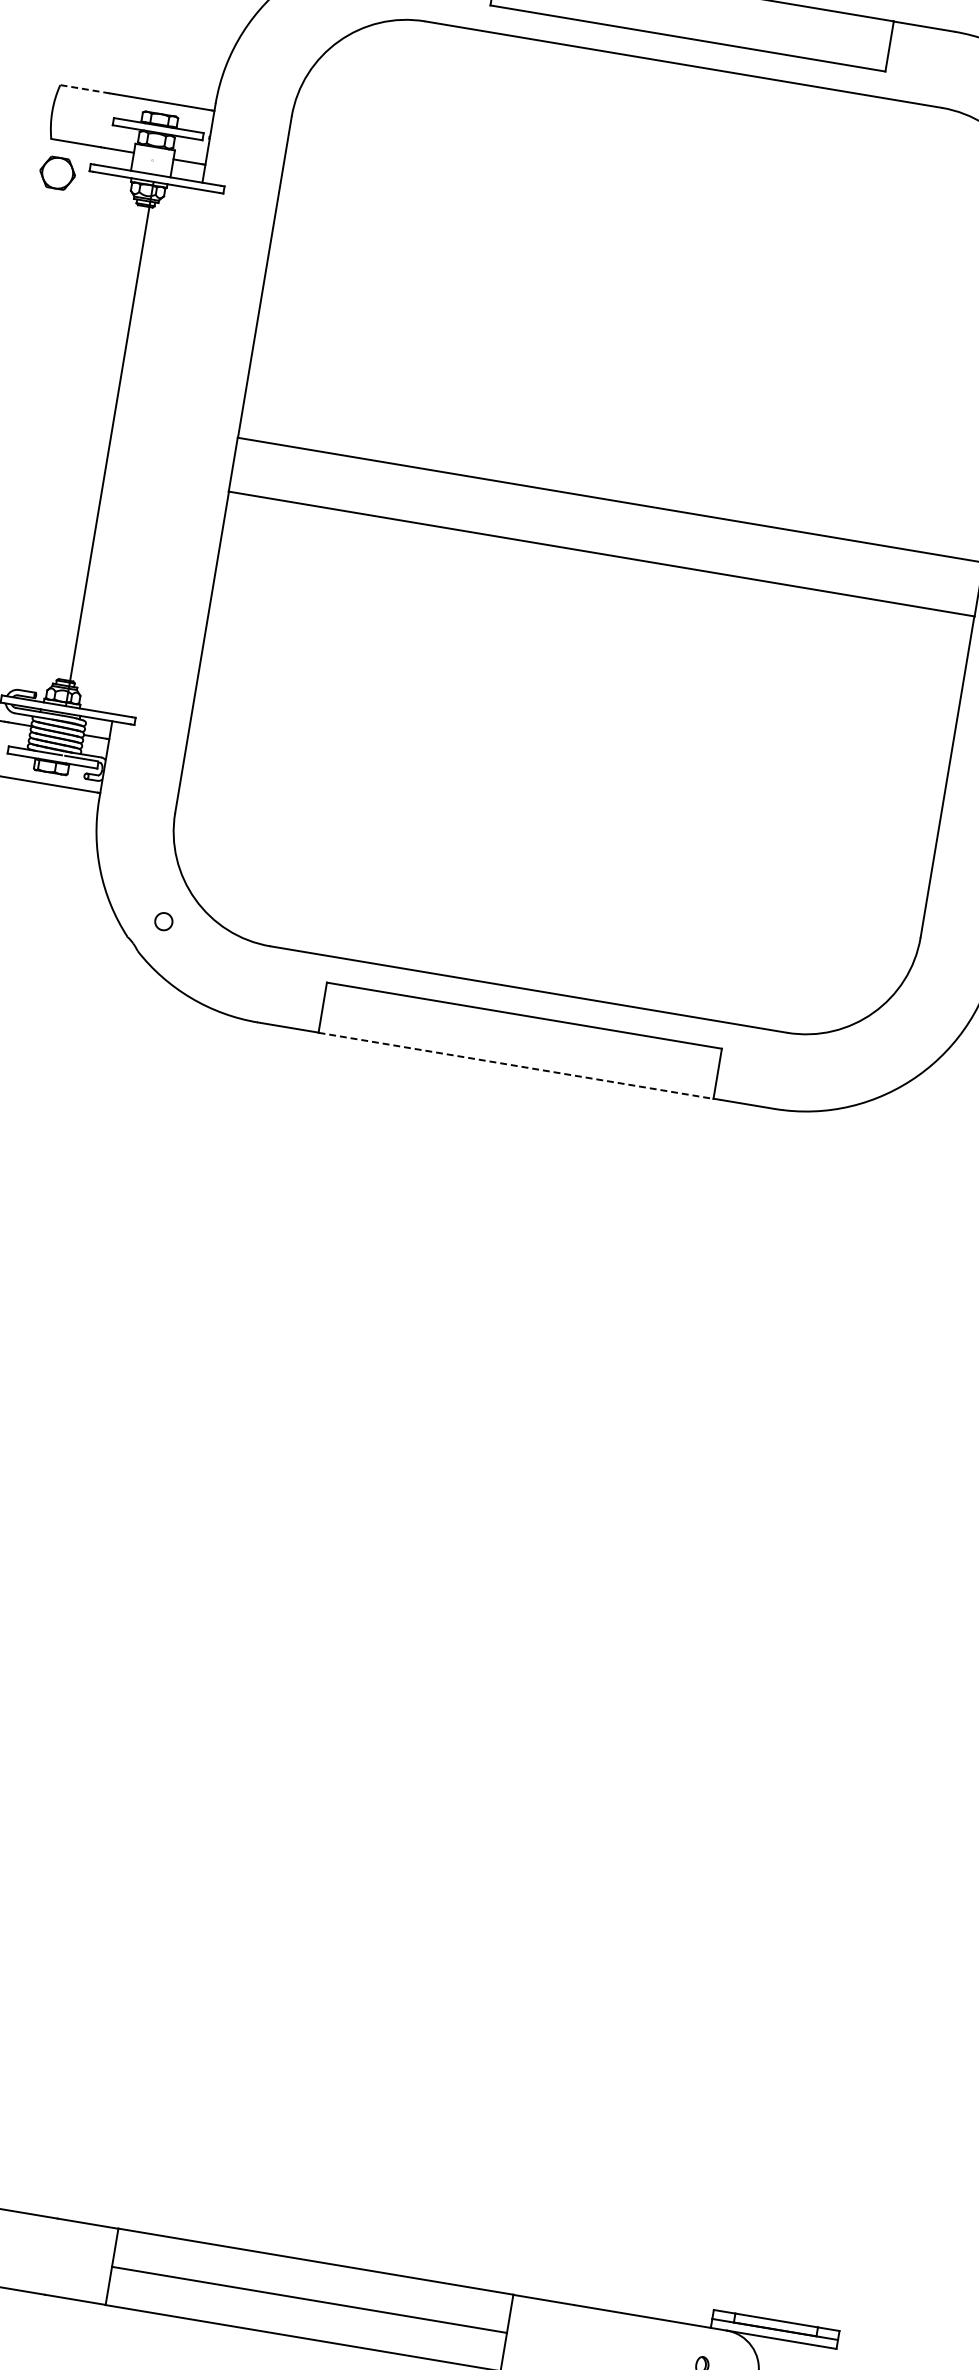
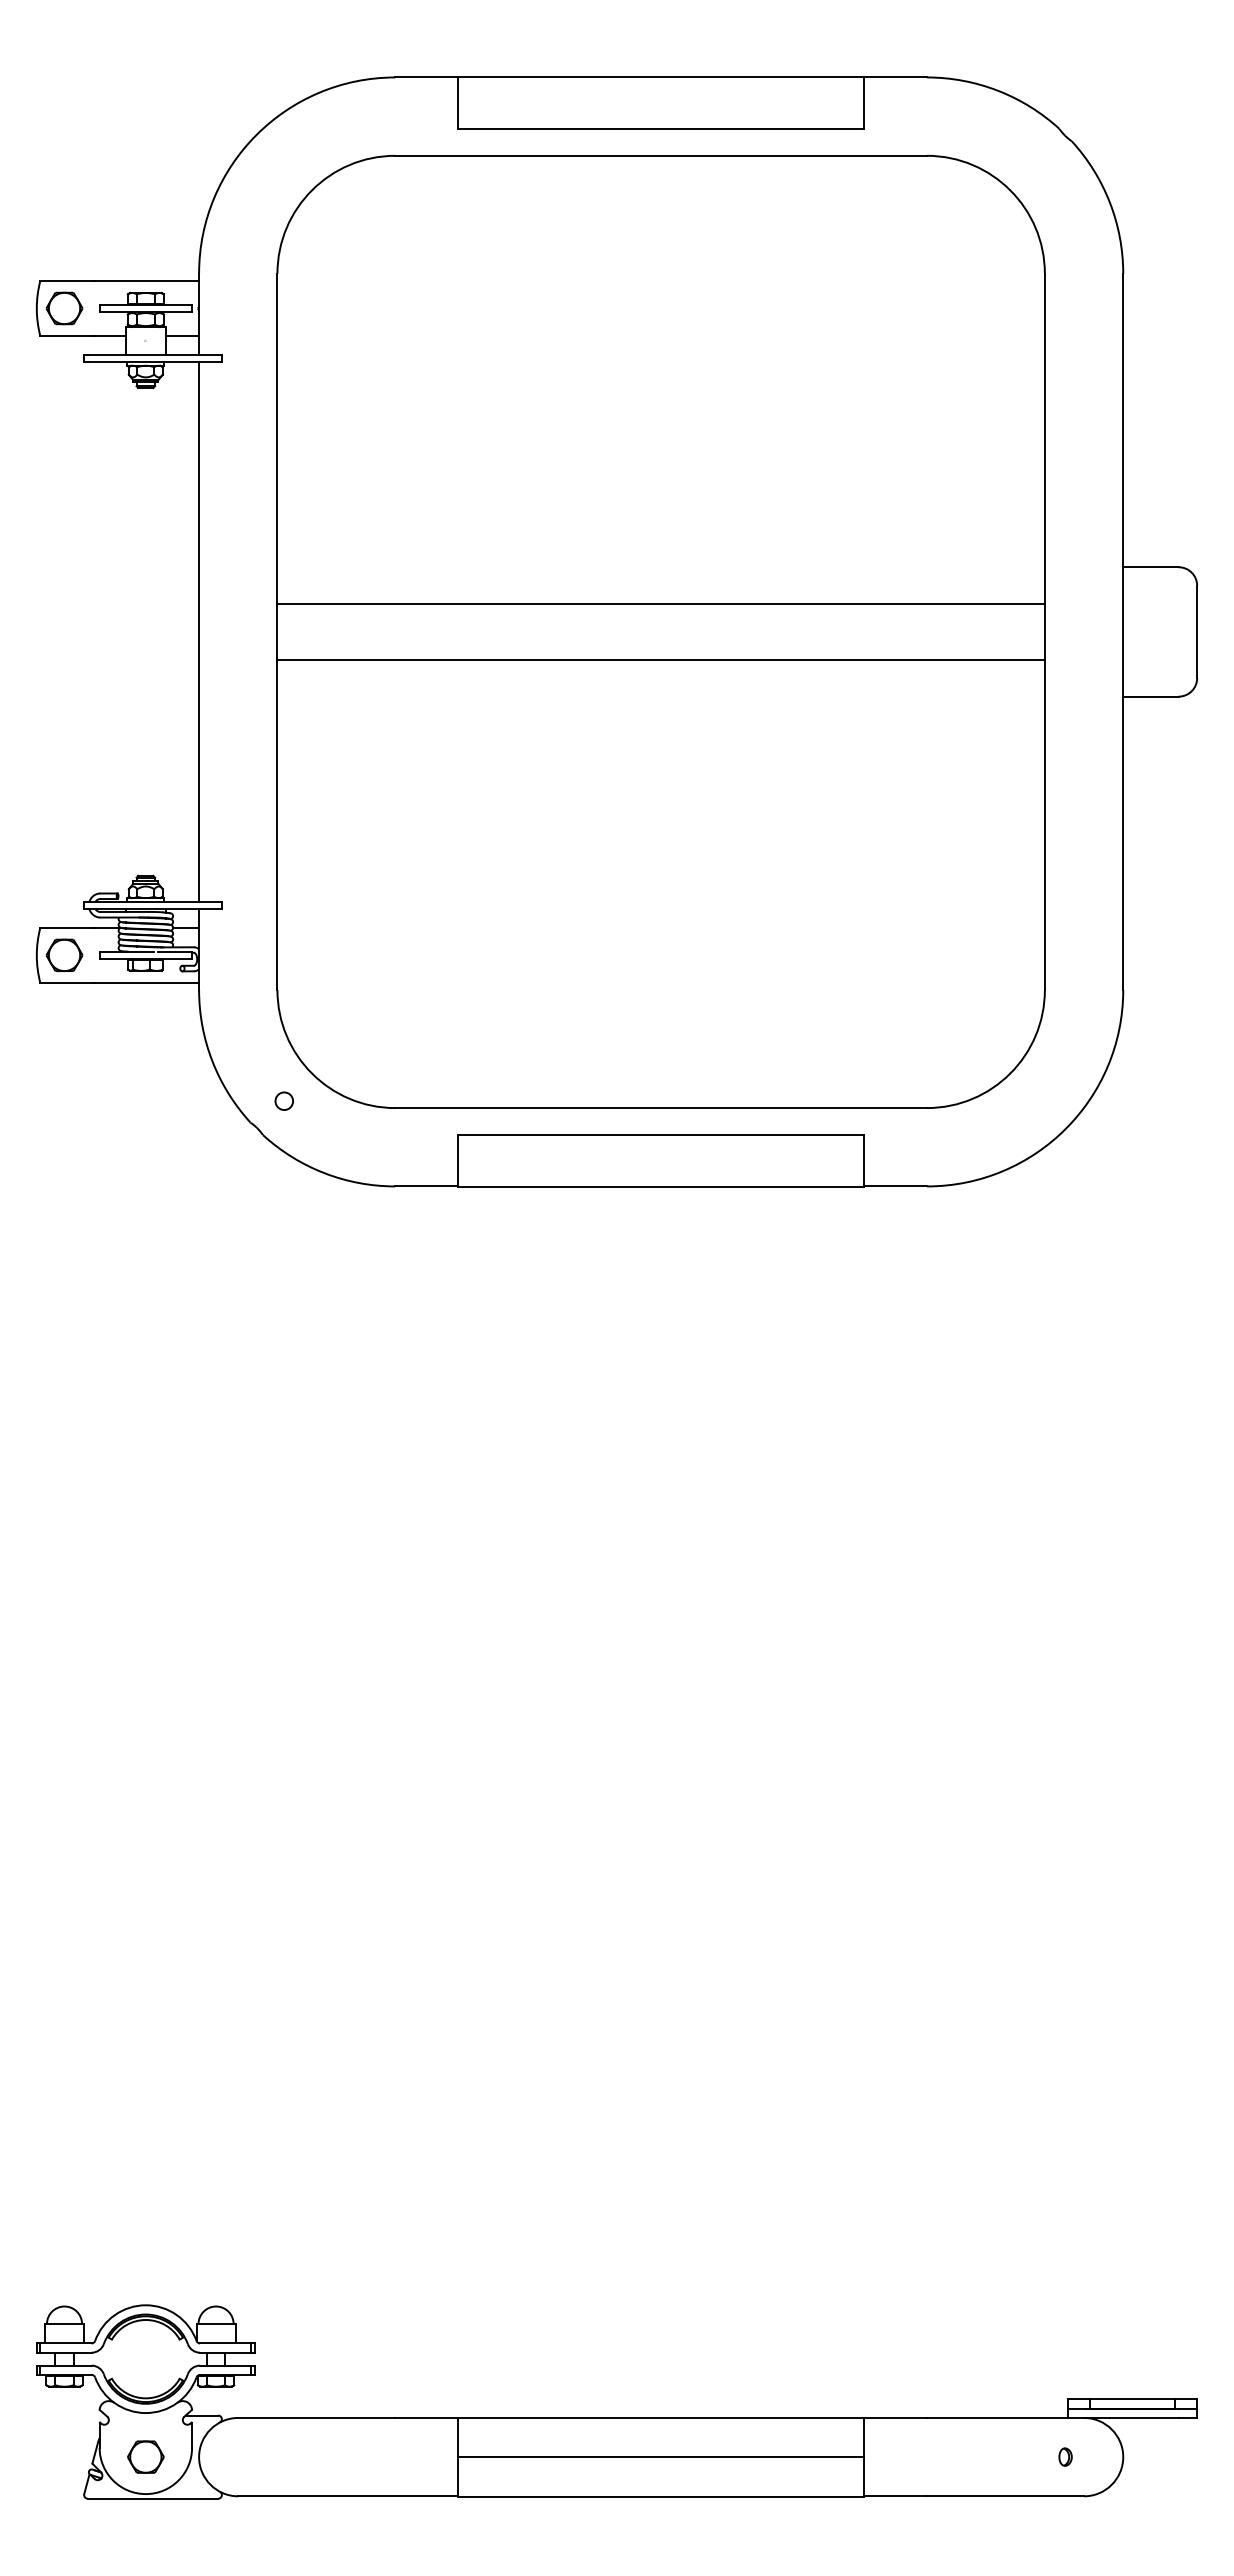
line: (85, 89) -> (66, 280), dashed -> solid
part: (57, 173) -> (64, 308), moved
line: (110, 443) -> (199, 631), moved
line: (516, 1065) -> (661, 1186), dashed -> solid

